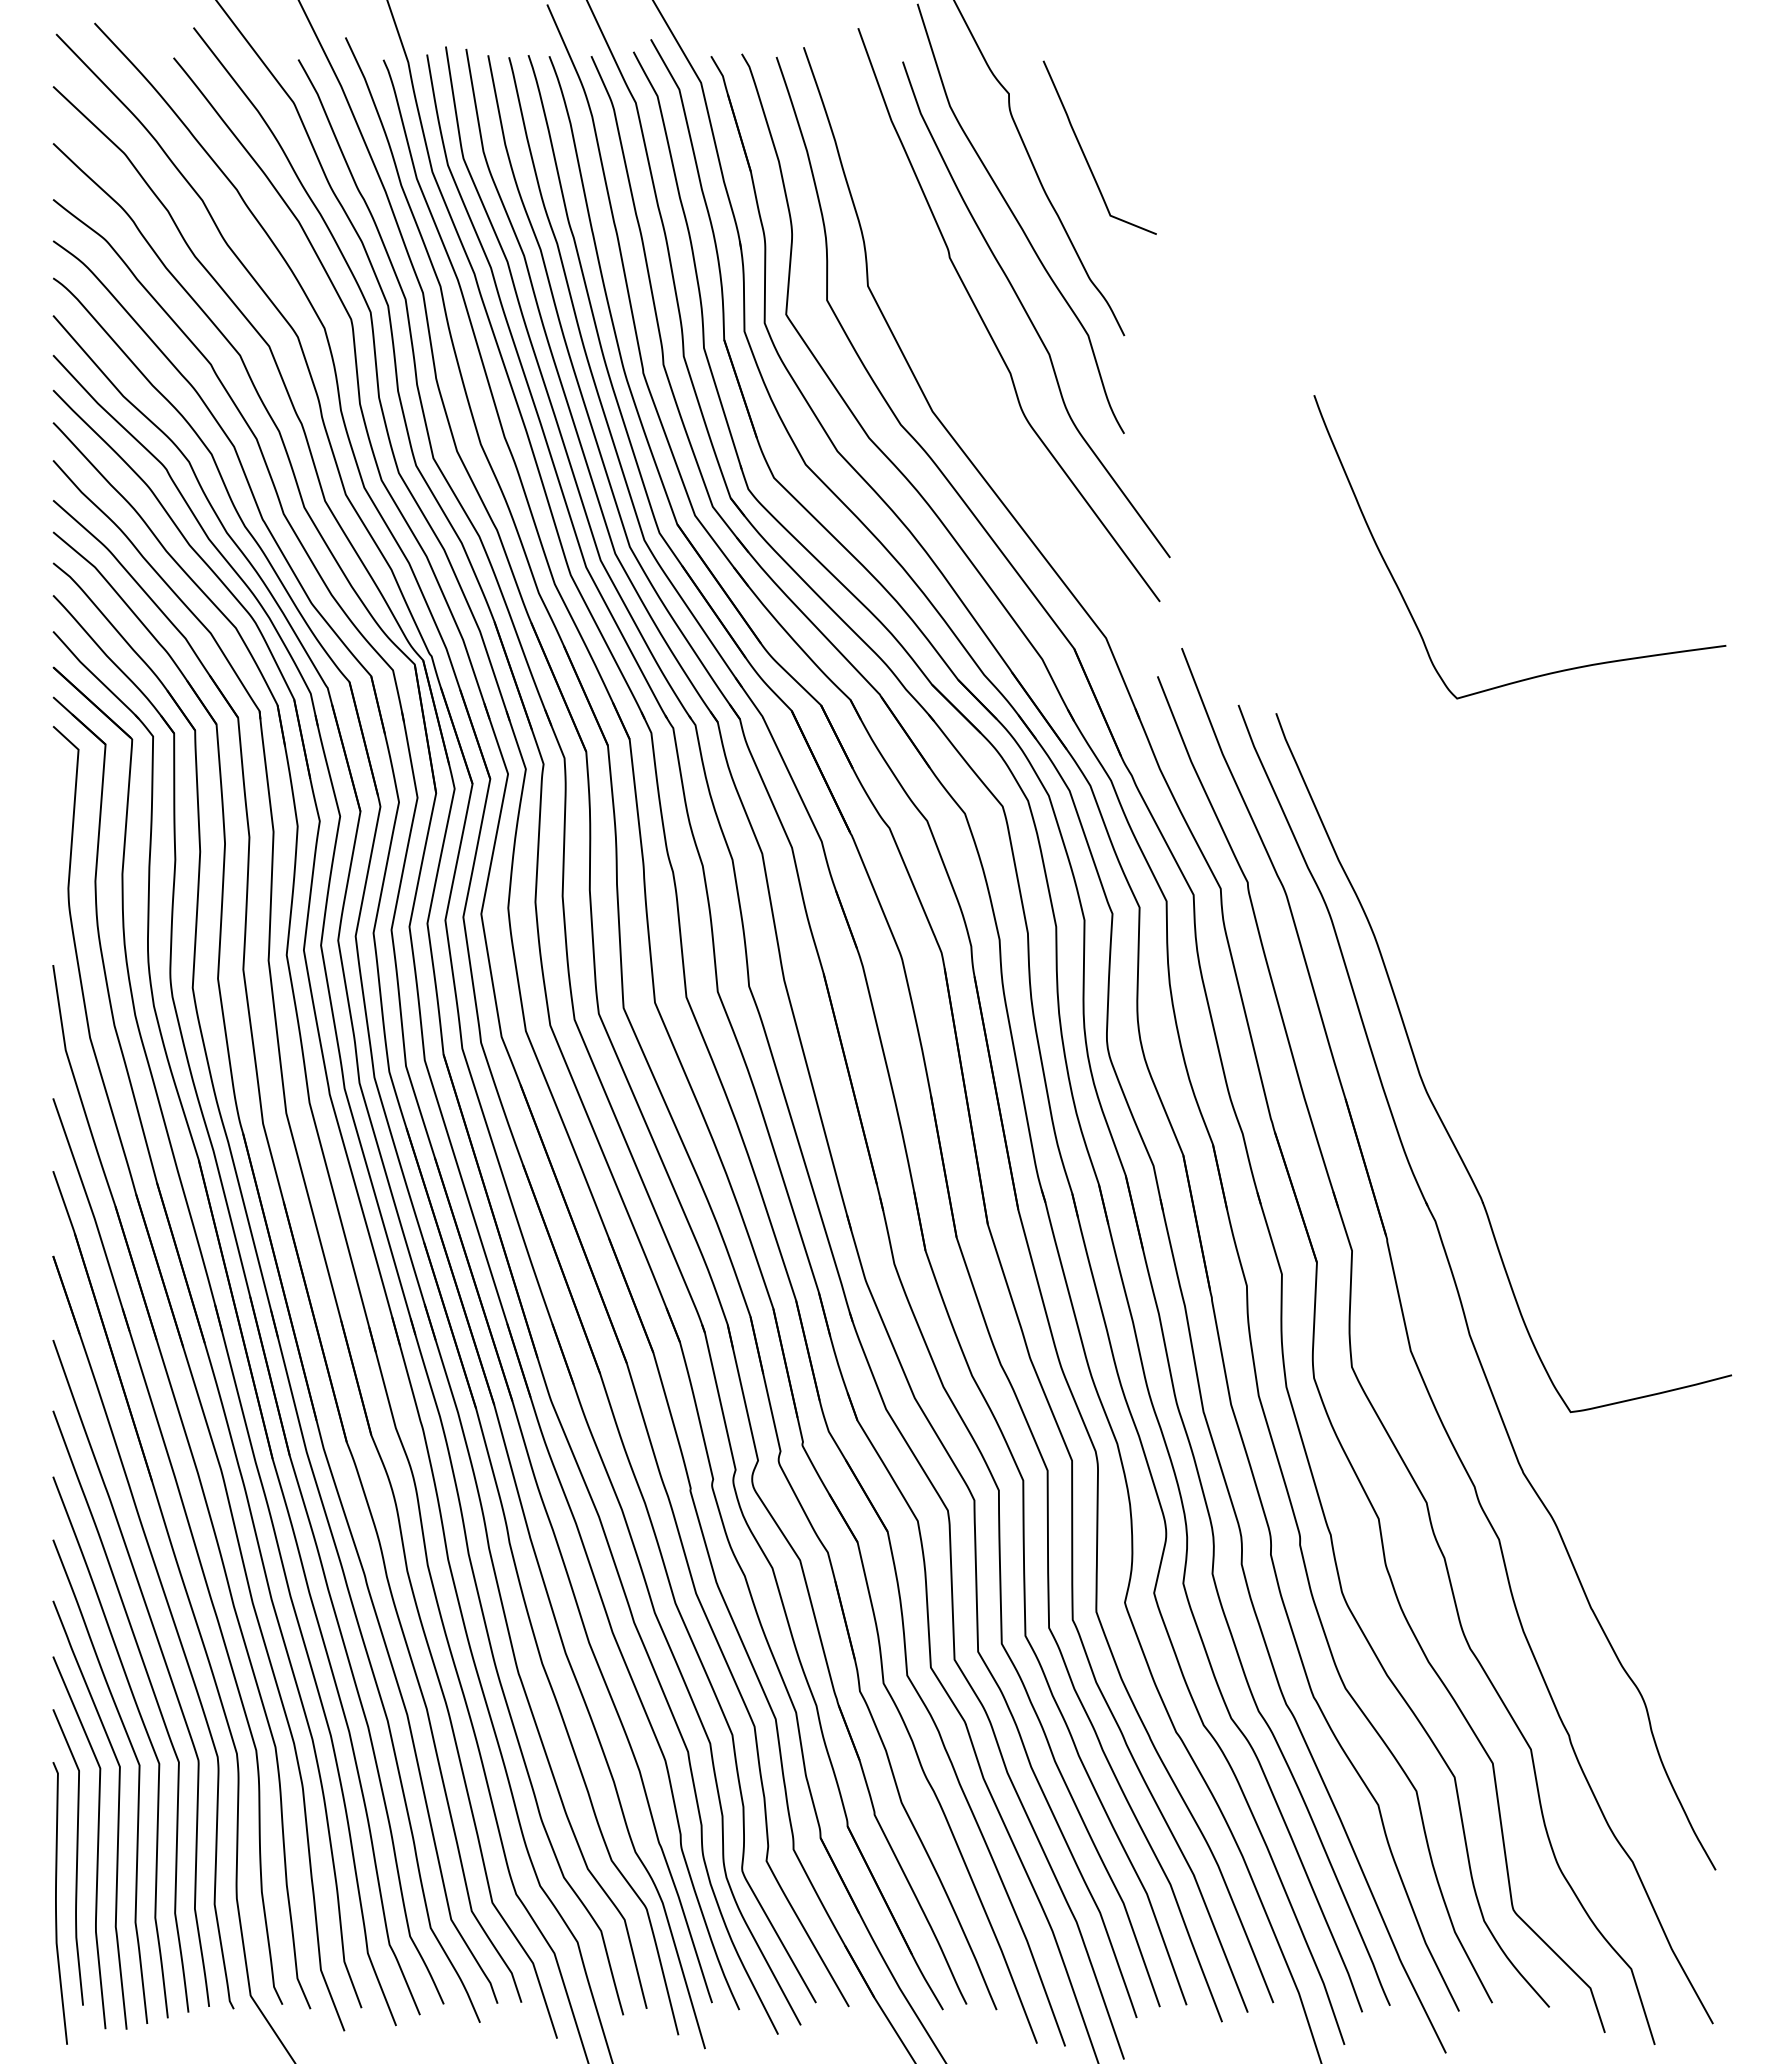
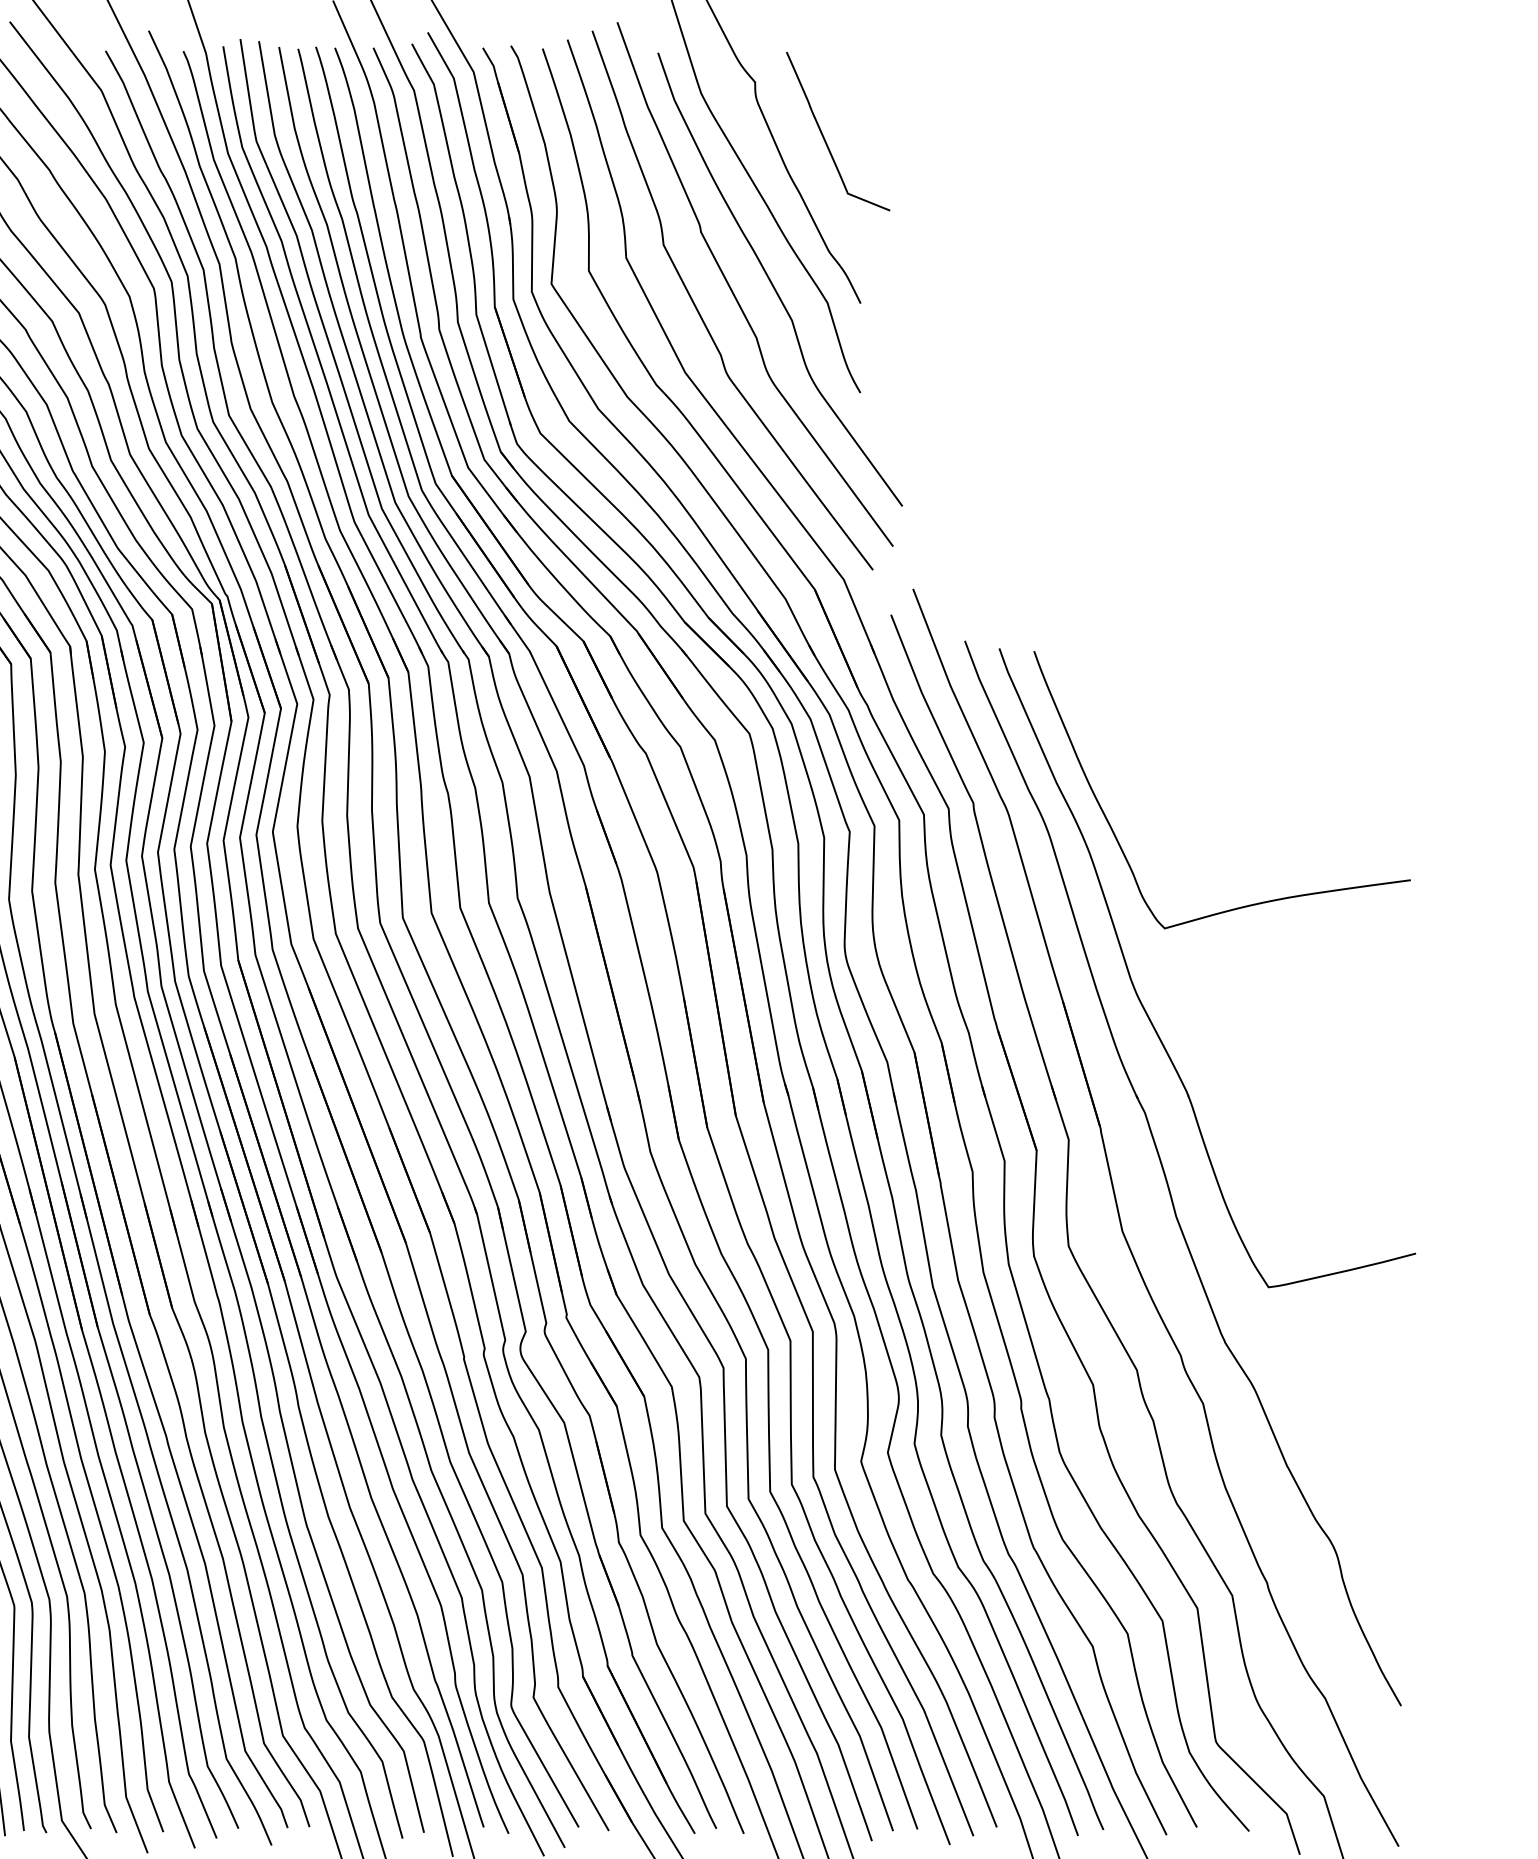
curve: (950, 349) -> (701, 315), added
curve: (1407, 604) -> (1119, 842), moved

